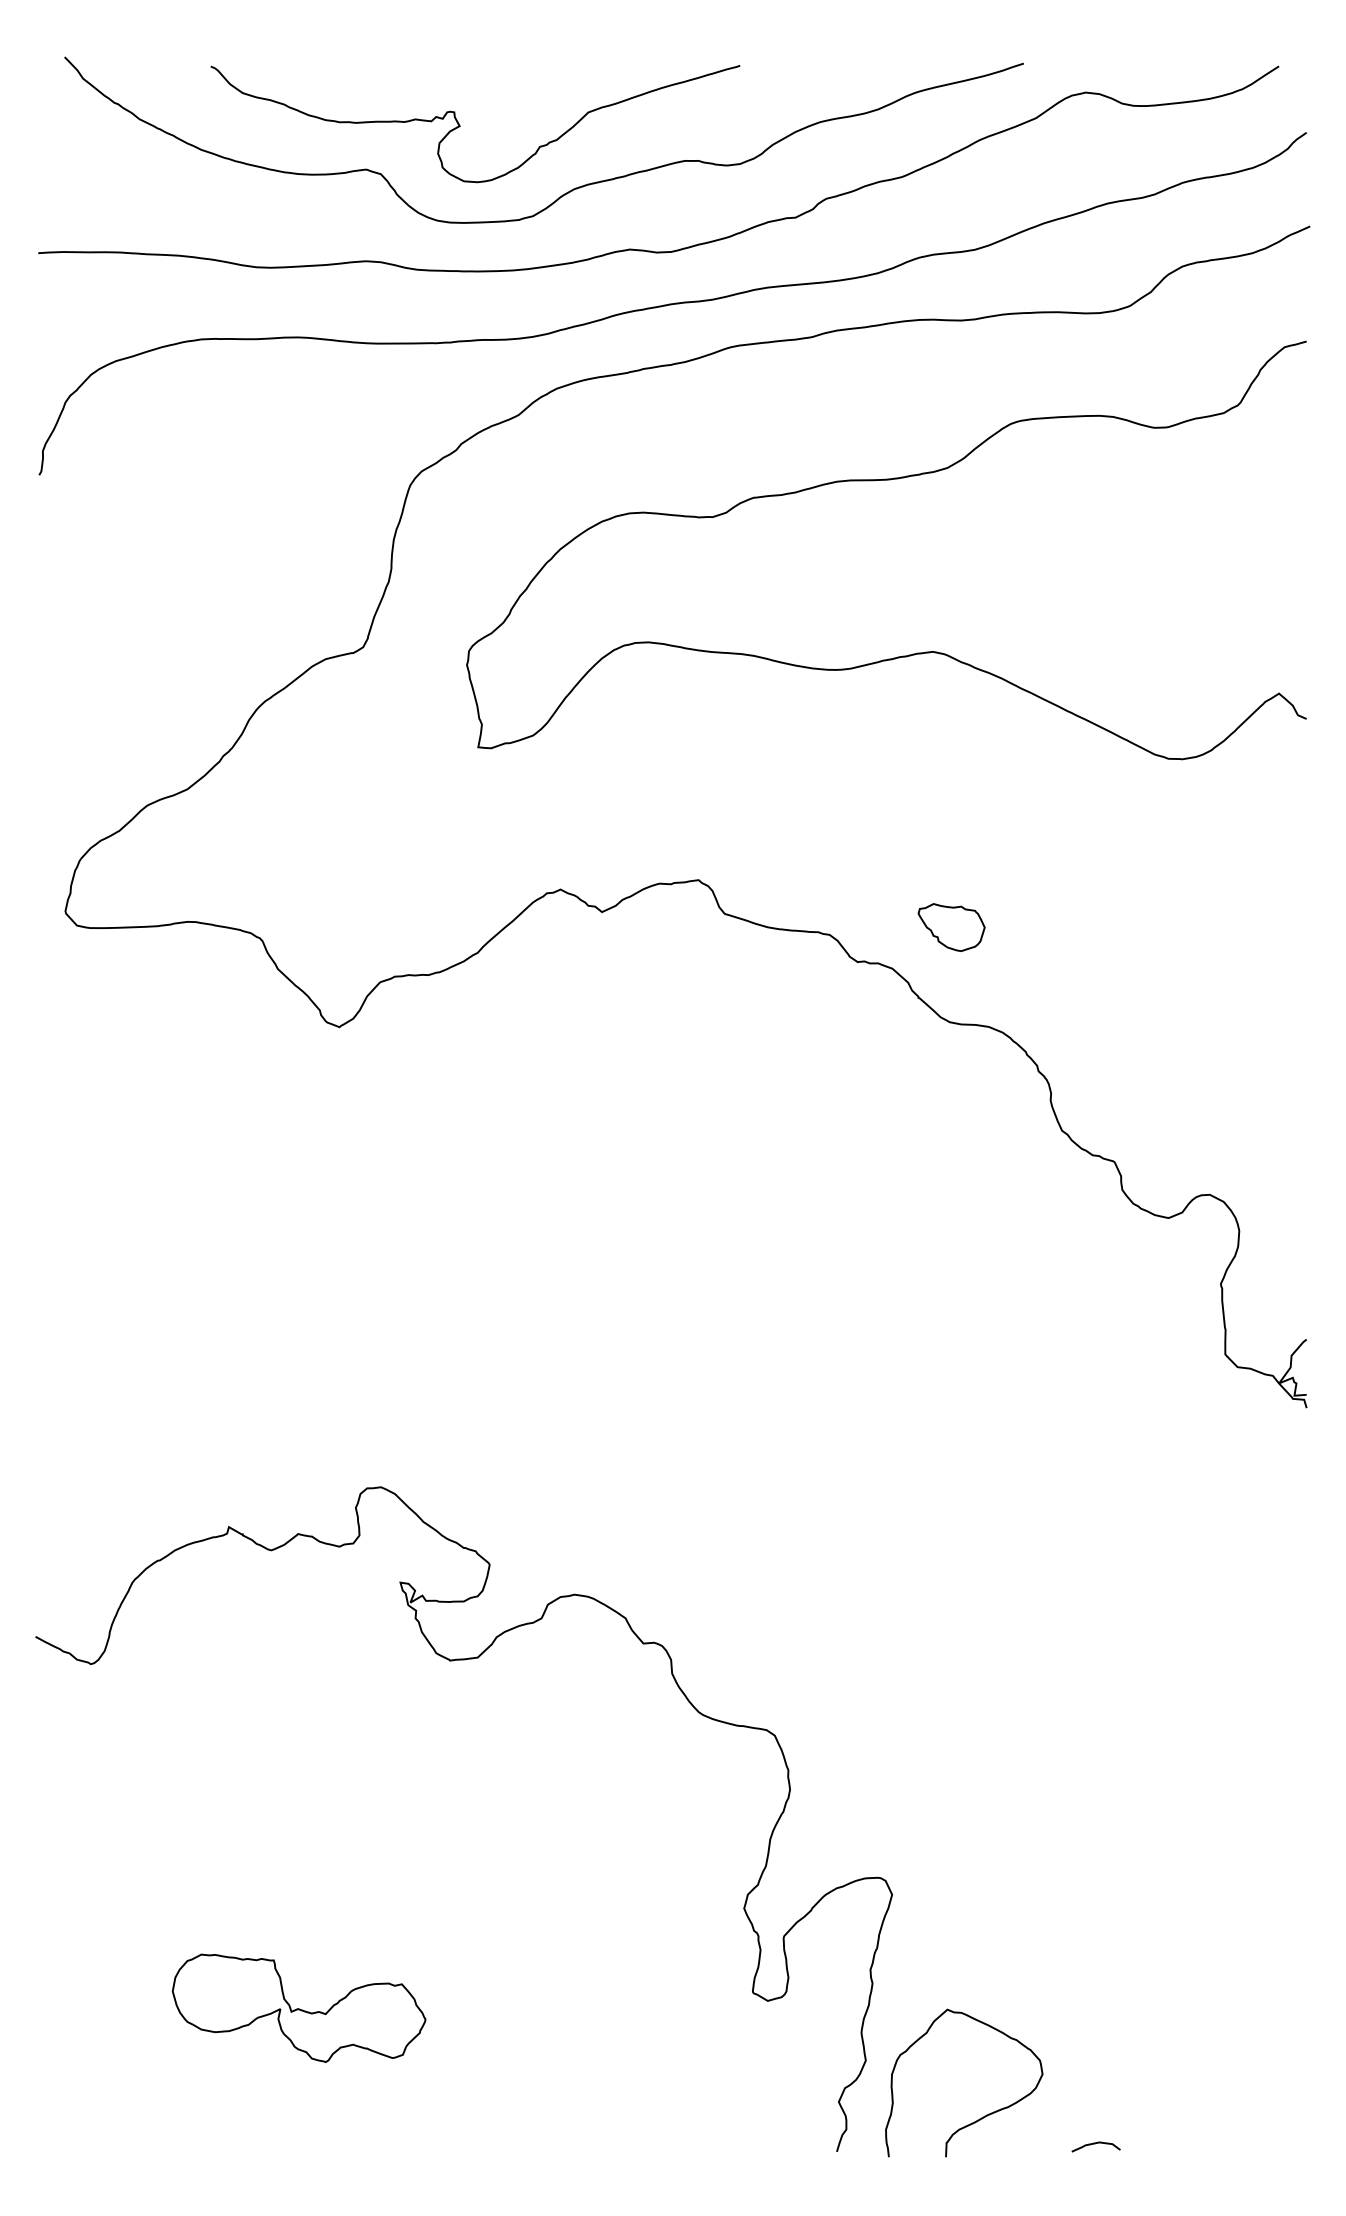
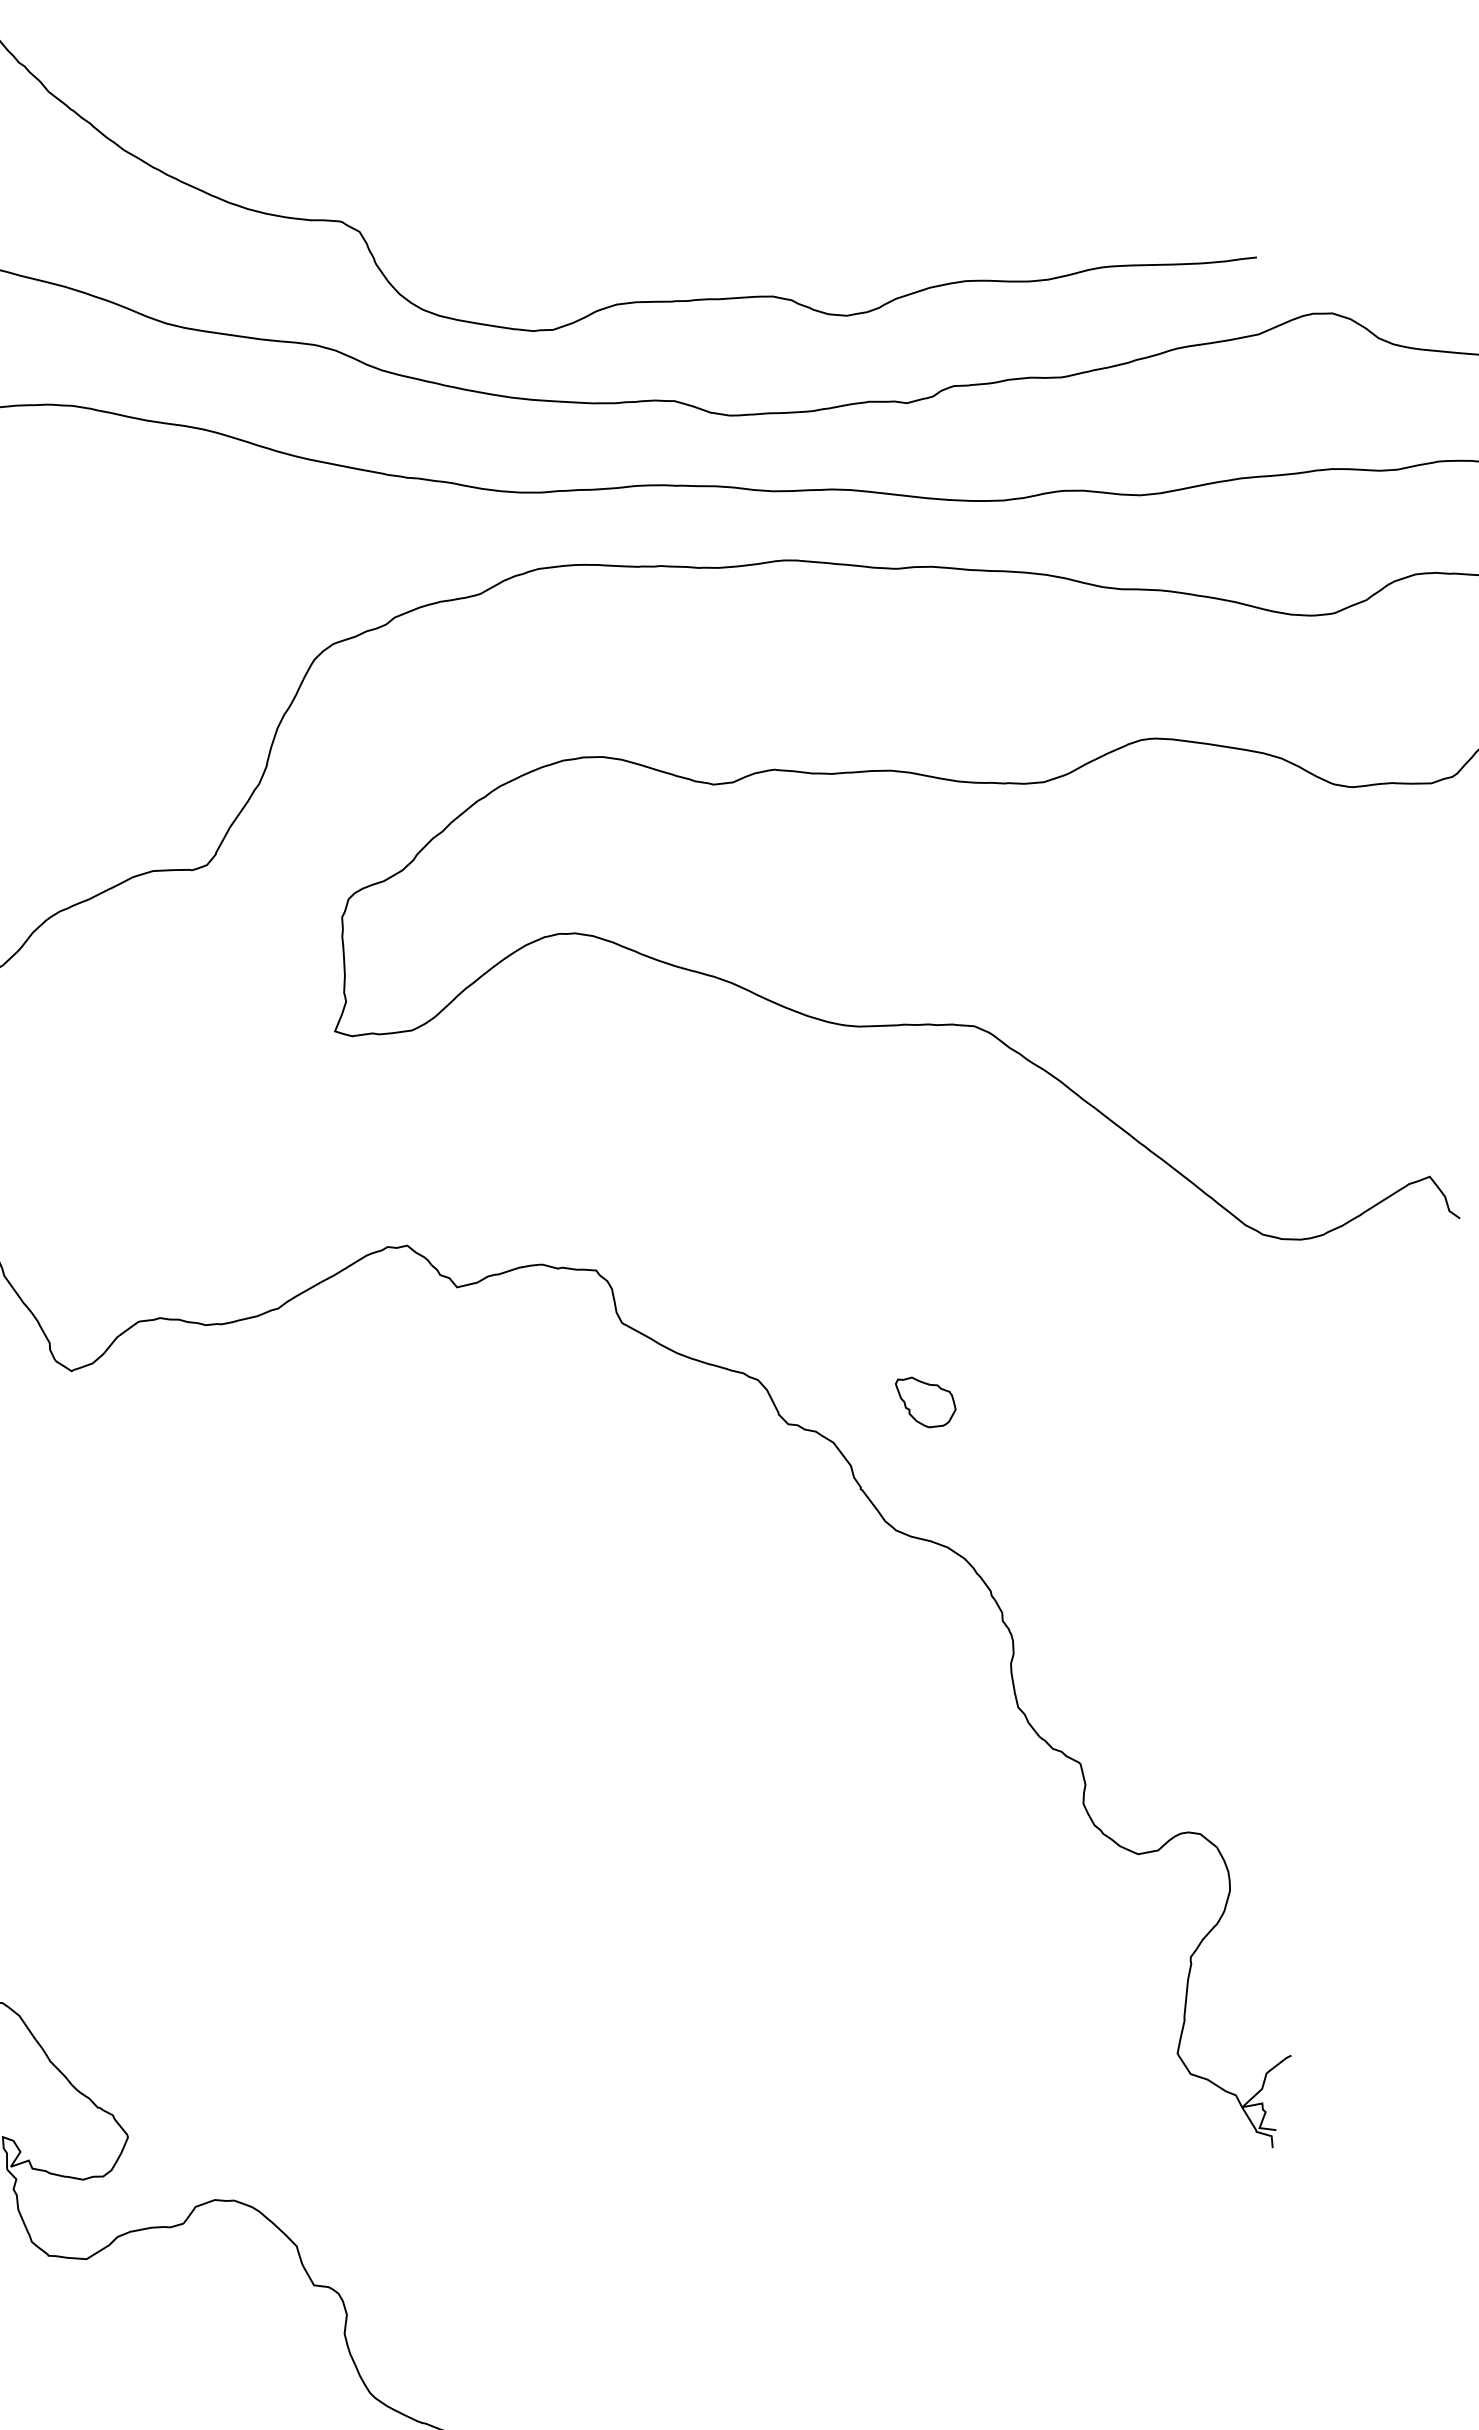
curve: (460, 125) -> (480, 187), removed
part: (951, 927) -> (924, 1403), size x0.7

